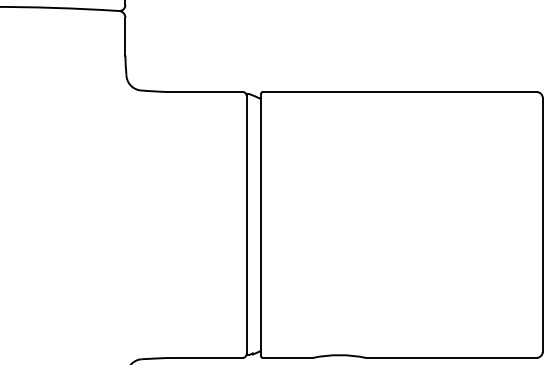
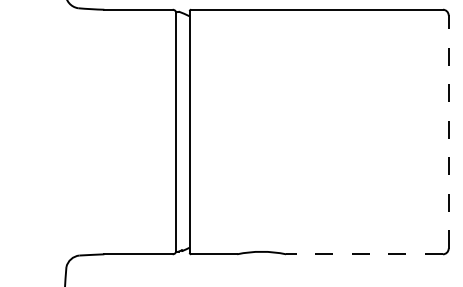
line: (542, 224) -> (448, 131), solid -> dashed
line: (450, 357) -> (363, 253), solid -> dashed

